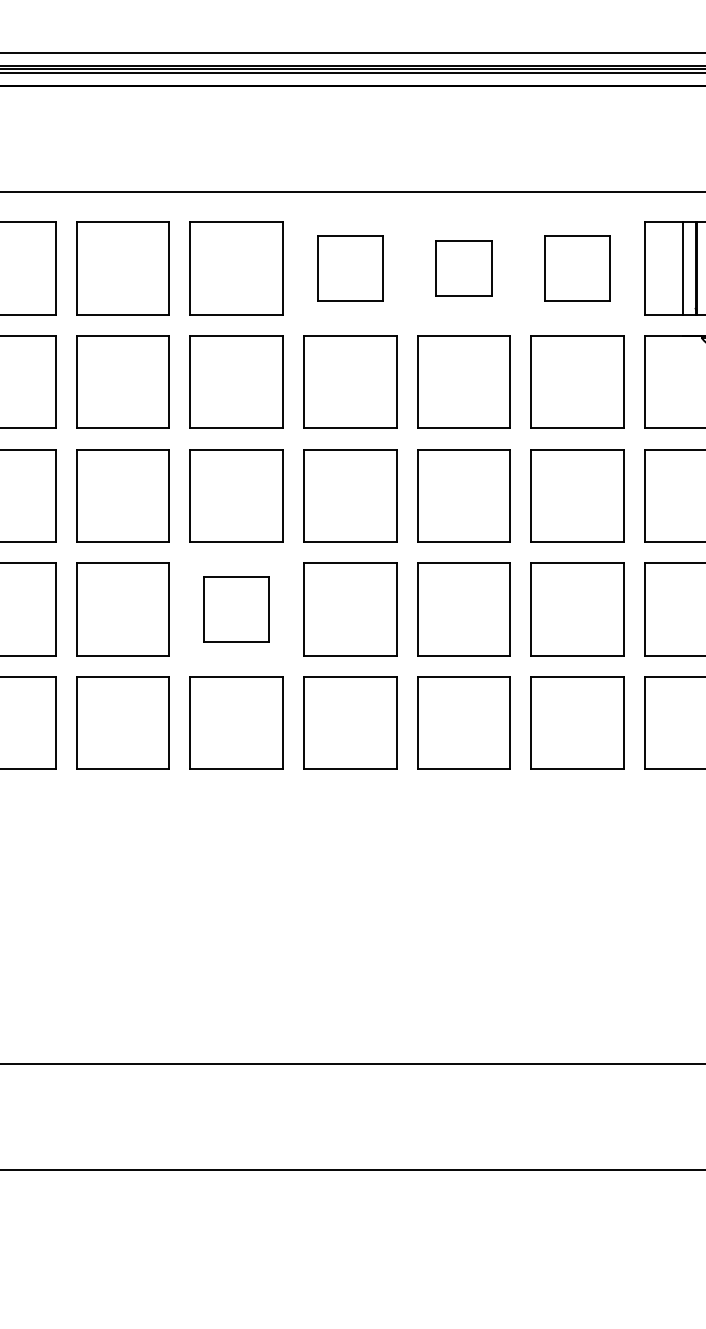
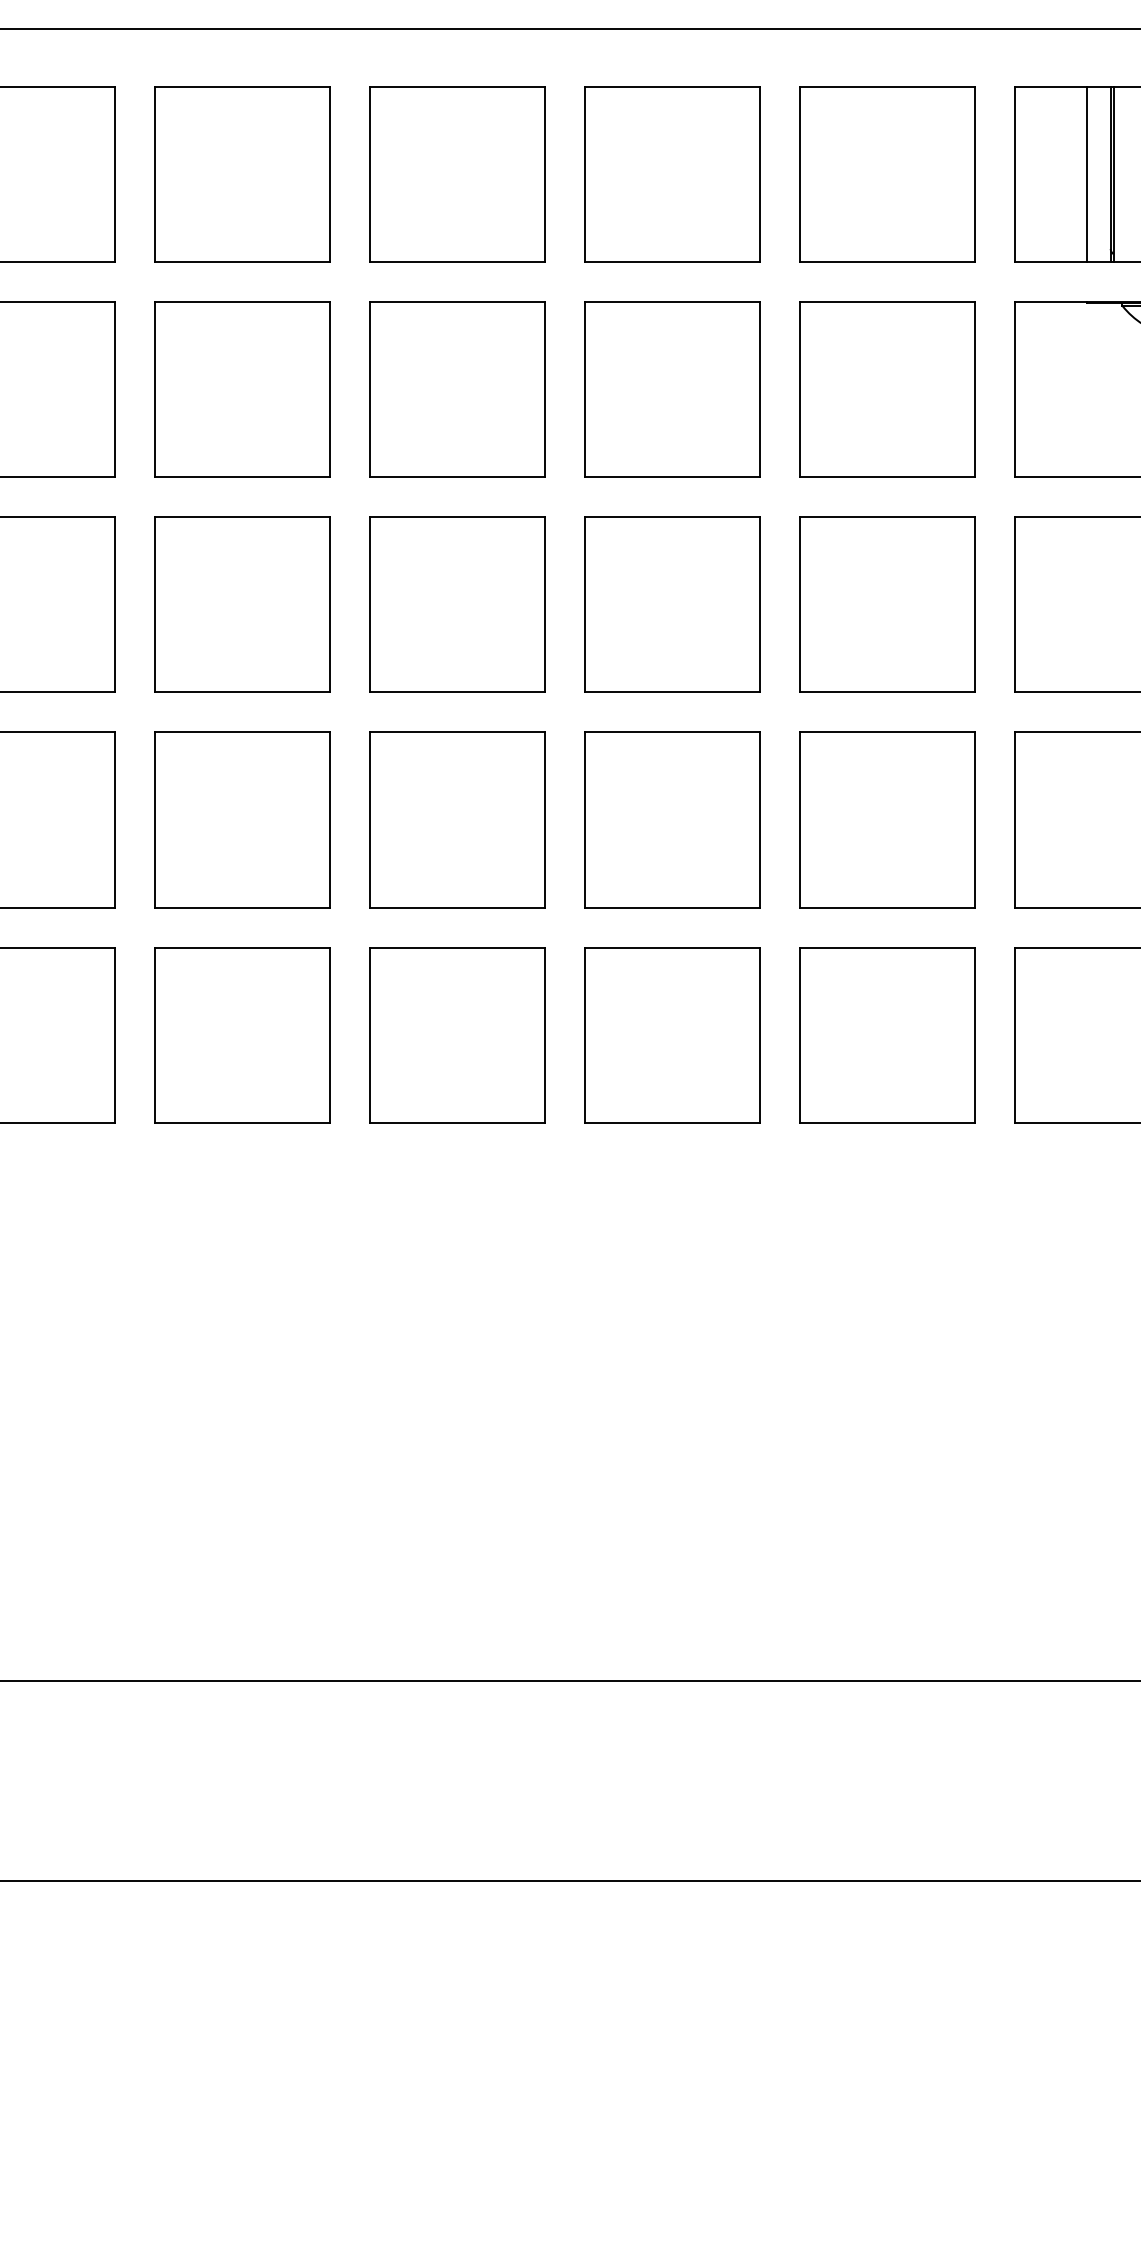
part: (350, 268) -> (457, 174), size x1.43
part: (463, 268) -> (671, 174), size x1.67
part: (577, 268) -> (887, 174), size x1.43
part: (236, 609) -> (241, 819), size x1.43

